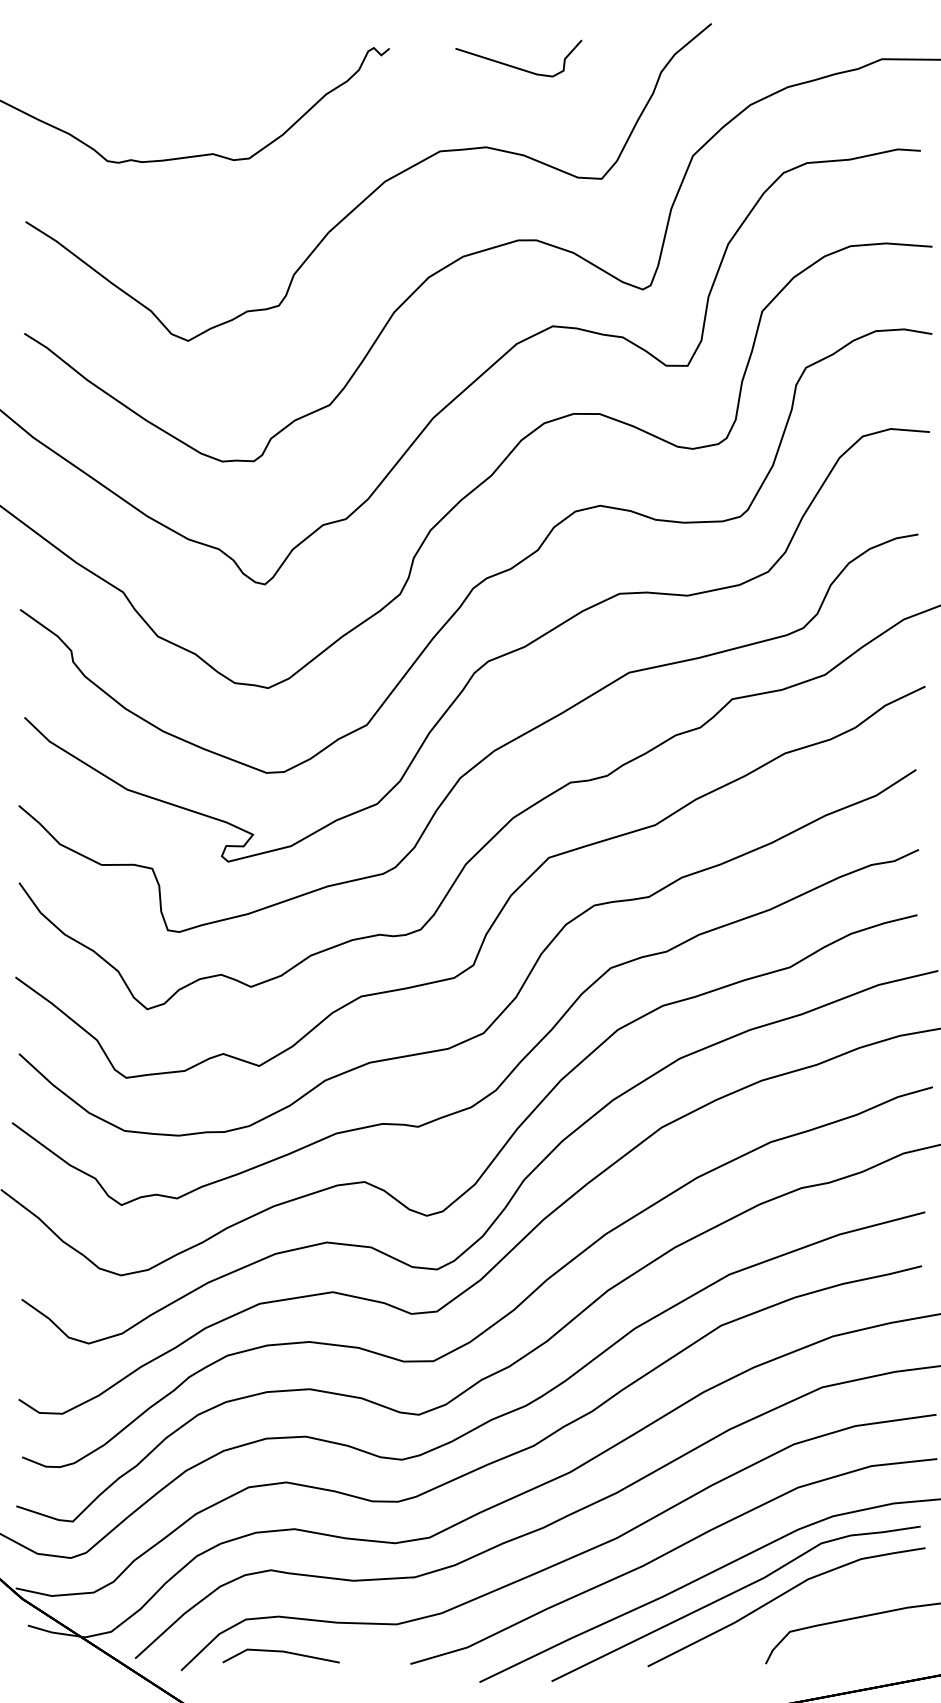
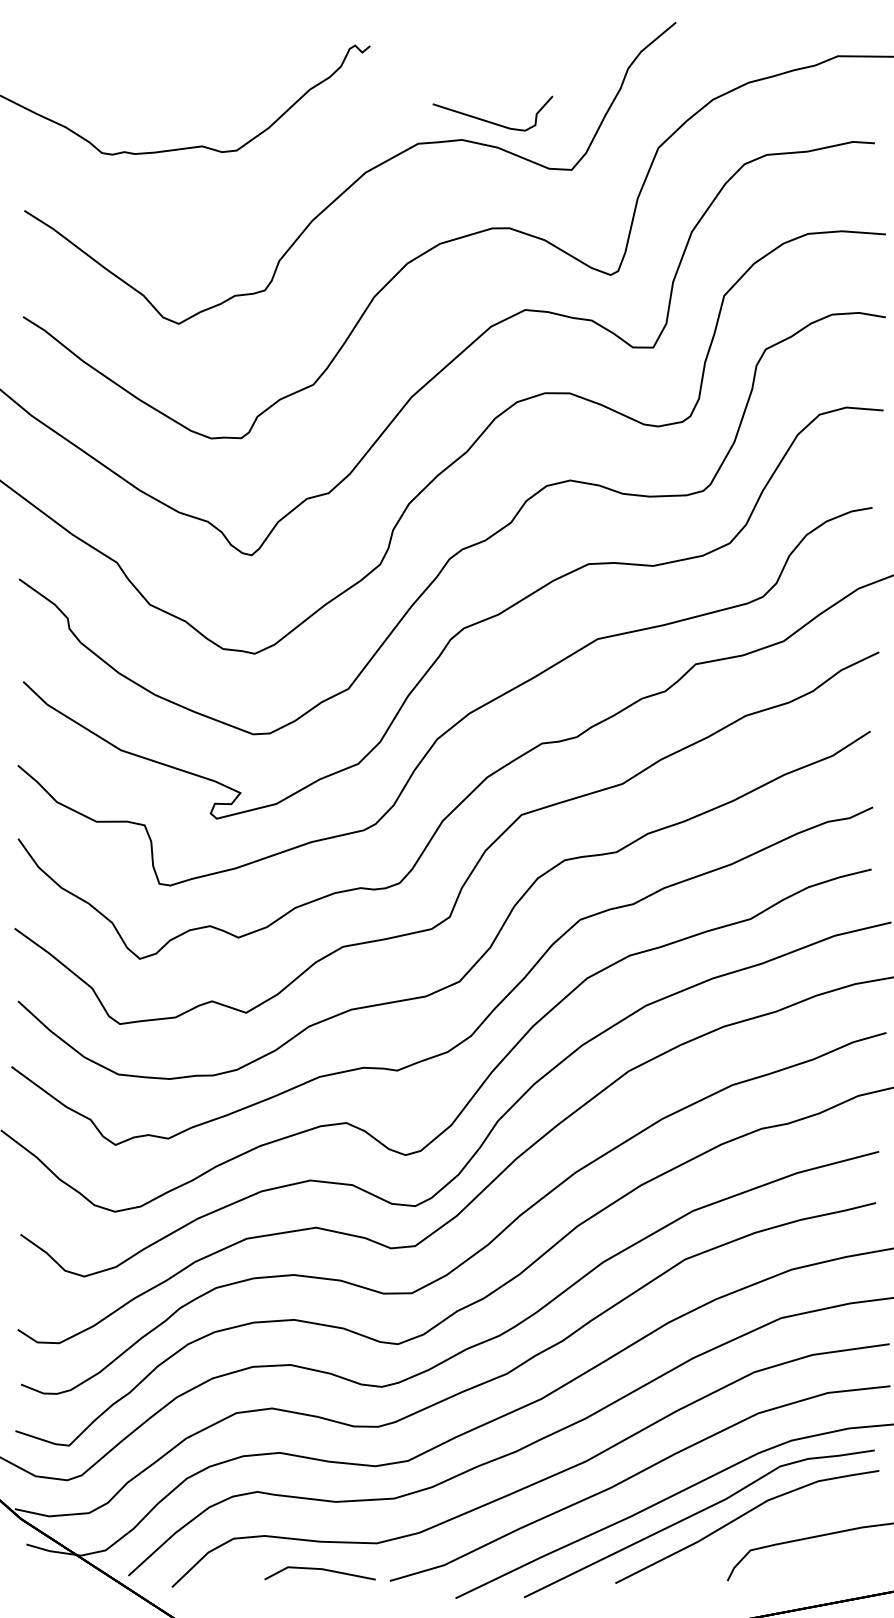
curve: (514, 65) -> (488, 120), moved
line: (280, 1651) -> (319, 1569), moved

